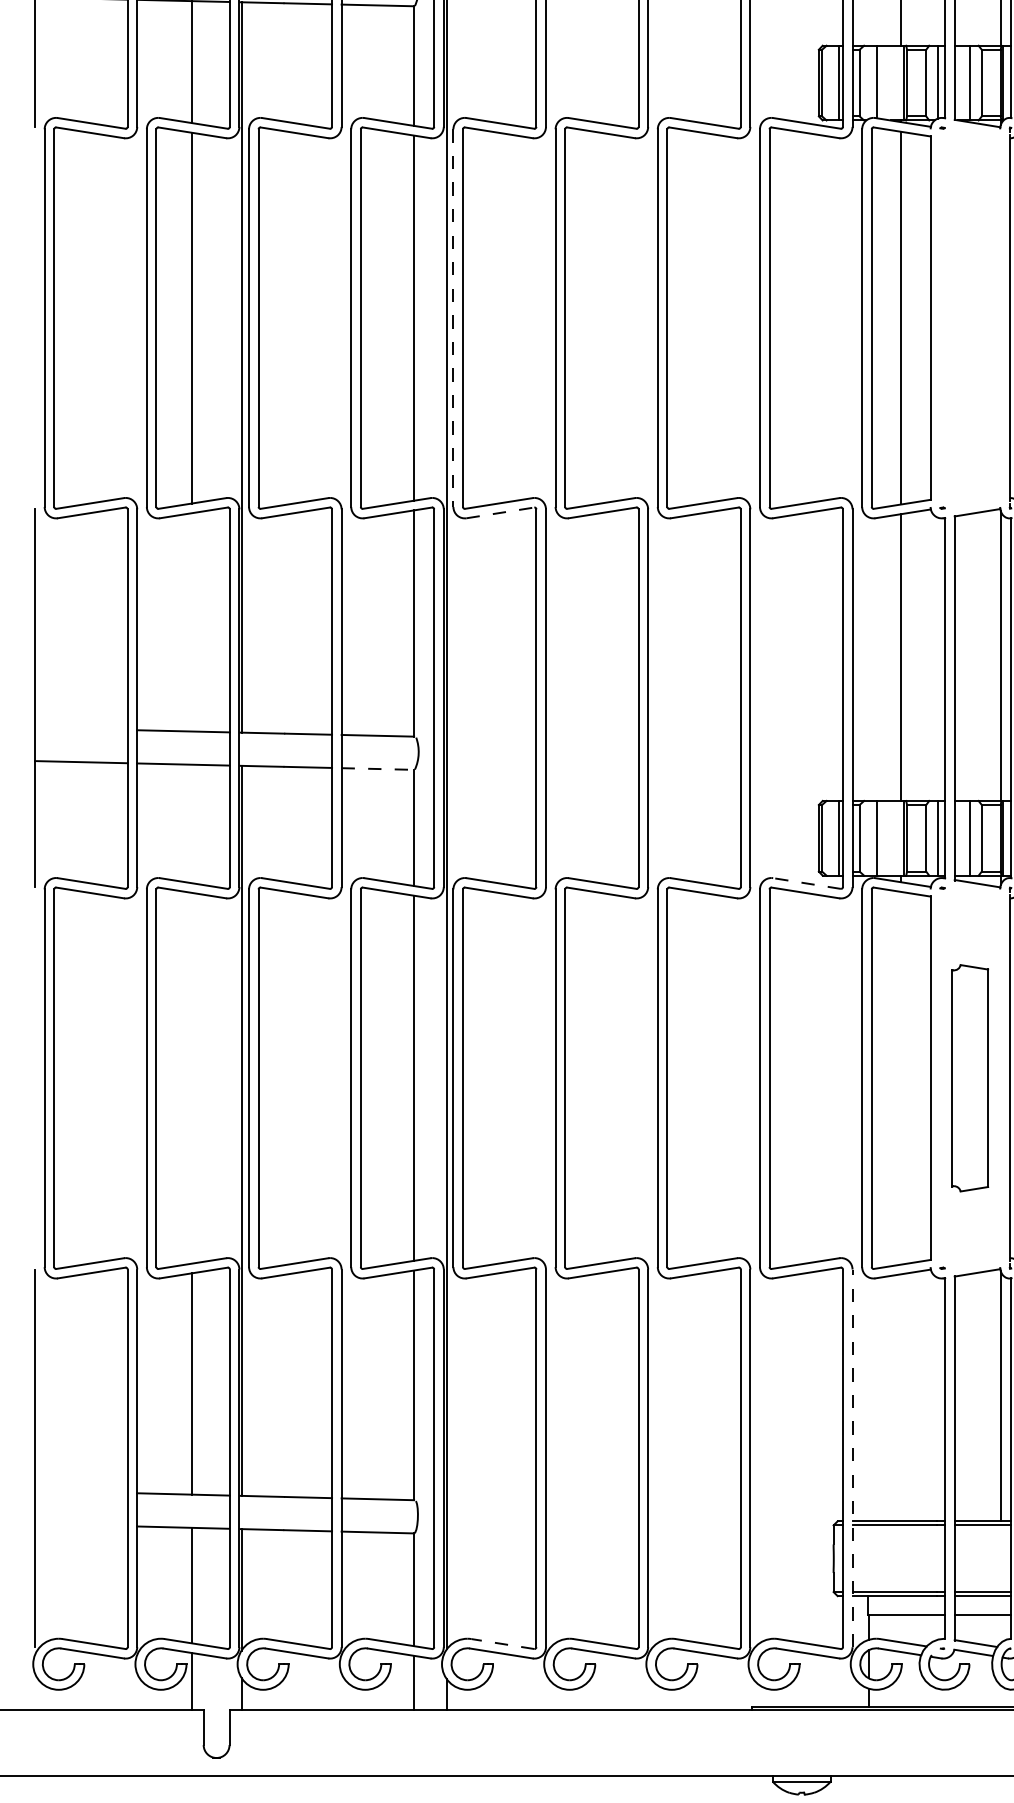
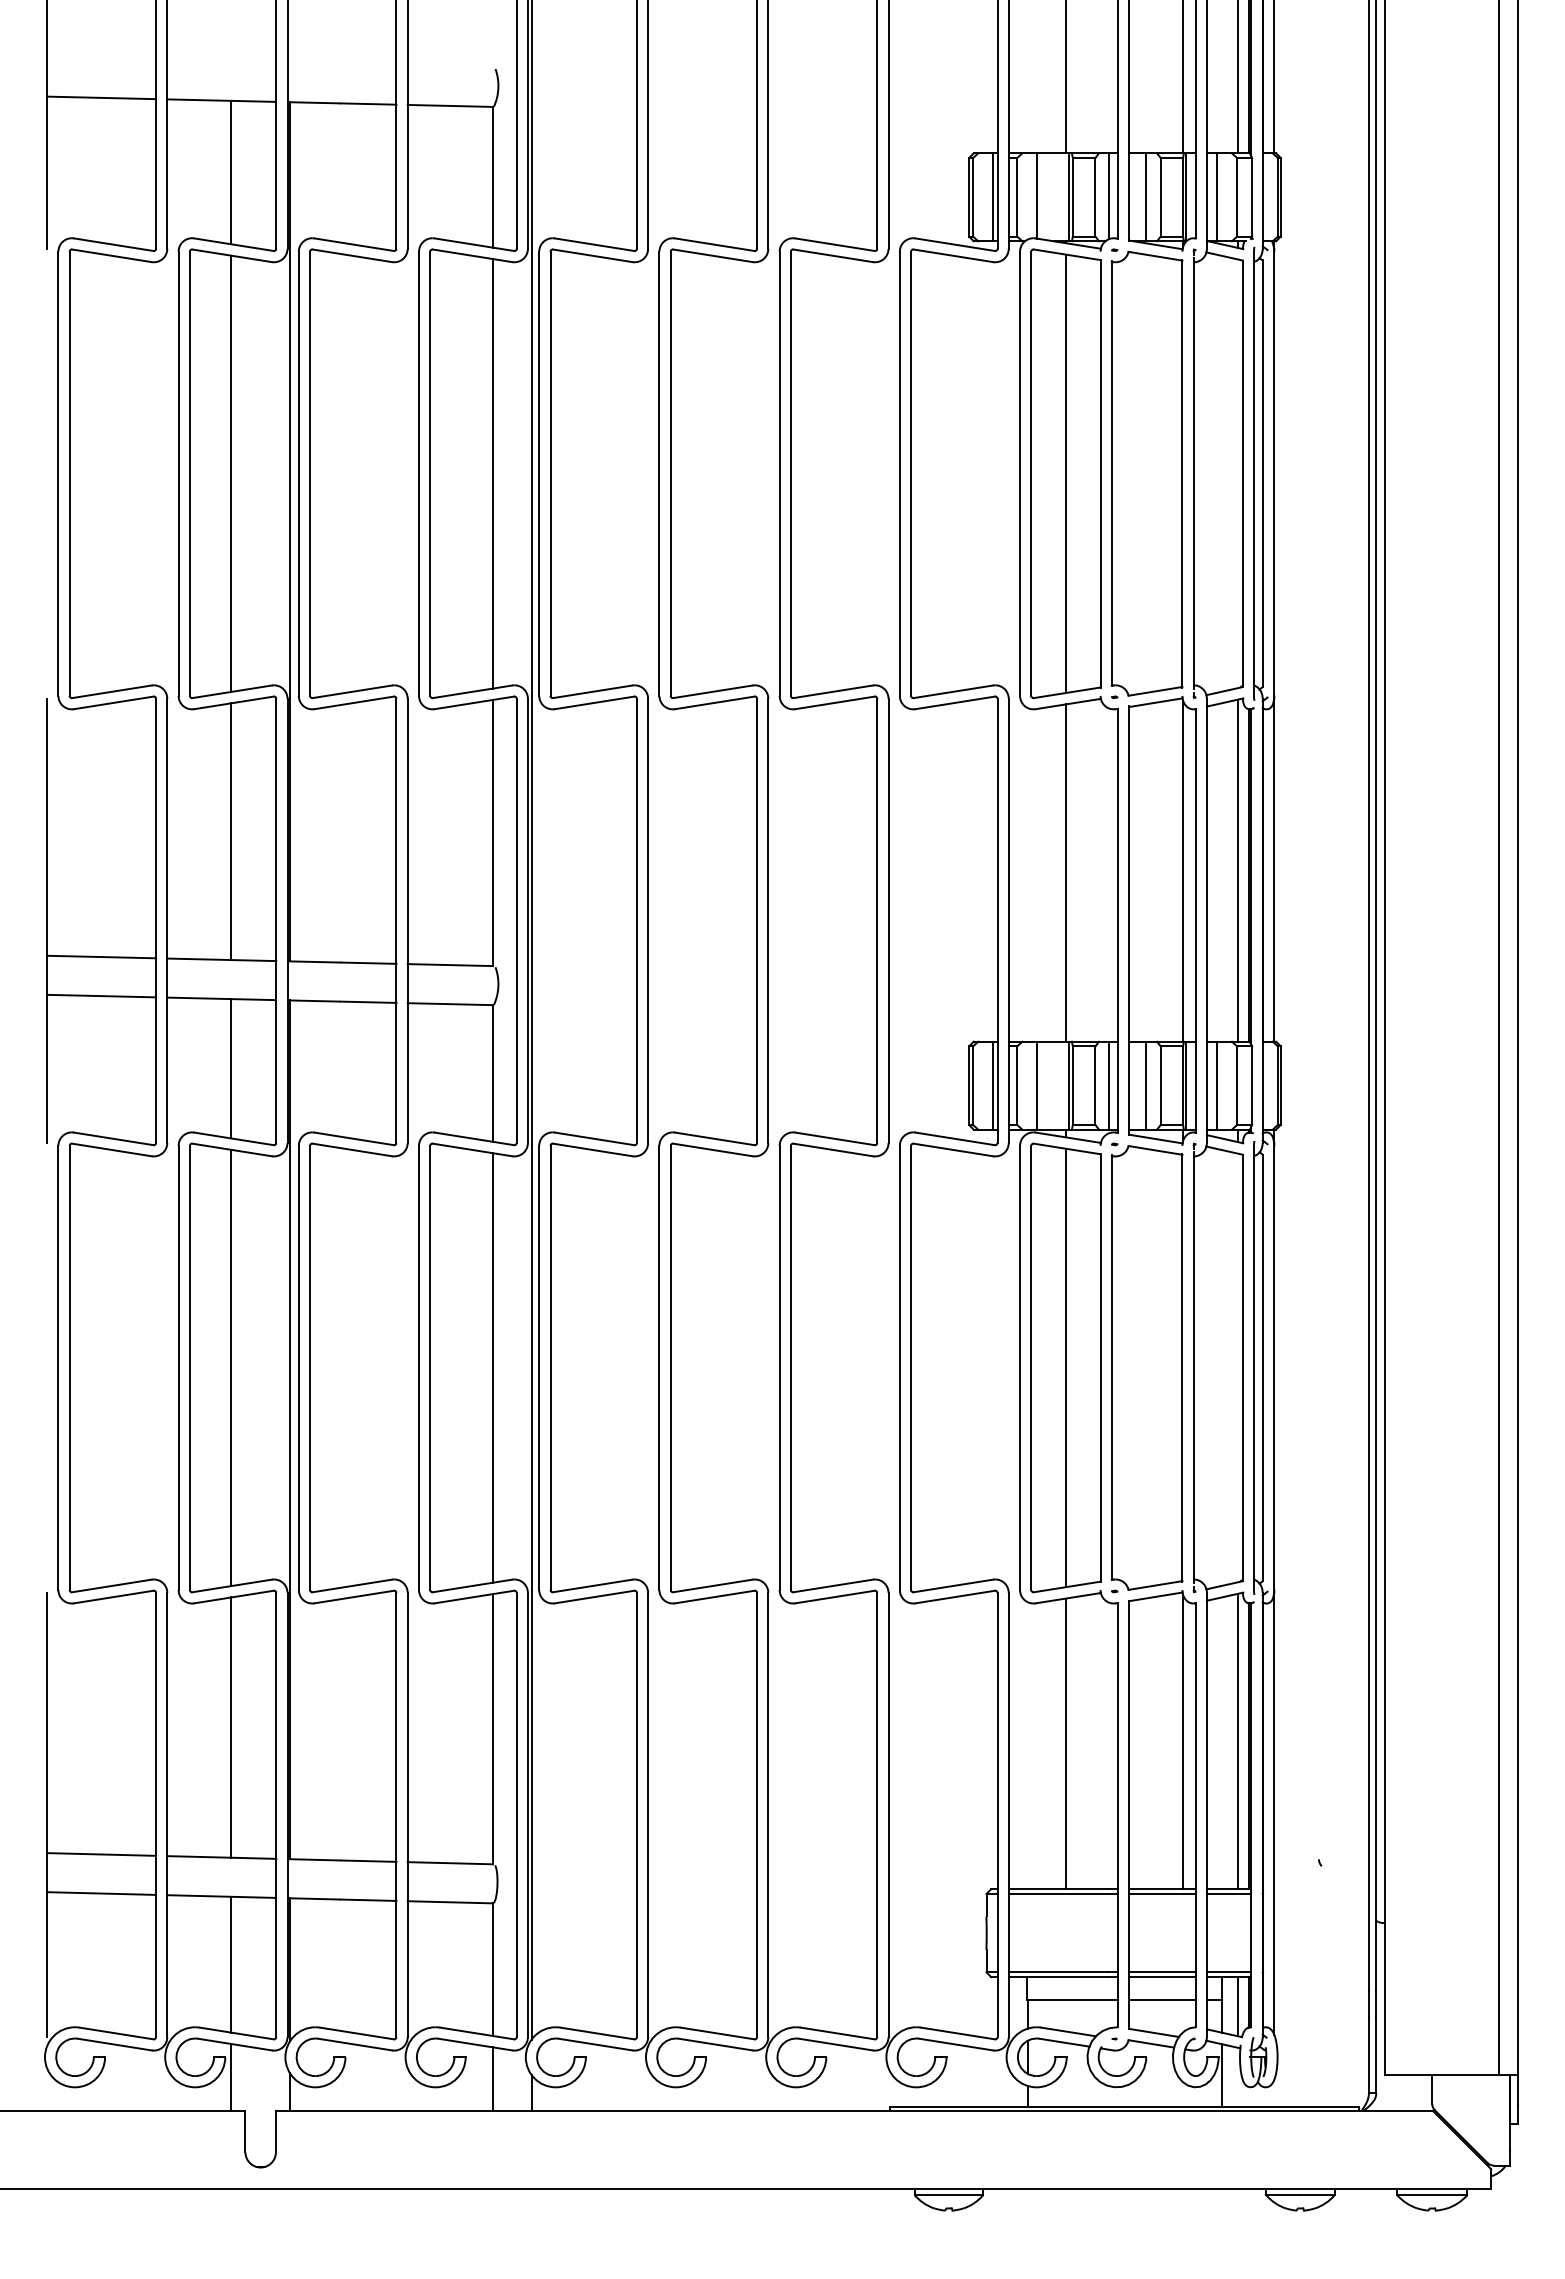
part: (969, 317) -> (1146, 473), added
line: (453, 318) -> (539, 474), dashed -> solid
line: (501, 512) -> (595, 702), dashed -> solid
line: (191, 622) -> (231, 831), added
line: (81, 728) -> (101, 956), added
line: (377, 769) -> (450, 1004), dashed -> solid
line: (191, 823) -> (231, 1068), added
line: (806, 883) -> (954, 1138), dashed -> solid
line: (191, 1077) -> (231, 1367), added
line: (901, 1077) -> (1066, 1367), added
part: (969, 1077) -> (1146, 1367), size x1.67
line: (901, 1397) -> (1066, 1743), added
line: (852, 1457) -> (1008, 1814), dashed -> solid
line: (81, 1491) -> (101, 1854), added
line: (81, 1525) -> (101, 1893), added
line: (502, 1644) -> (596, 2033), dashed -> solid

